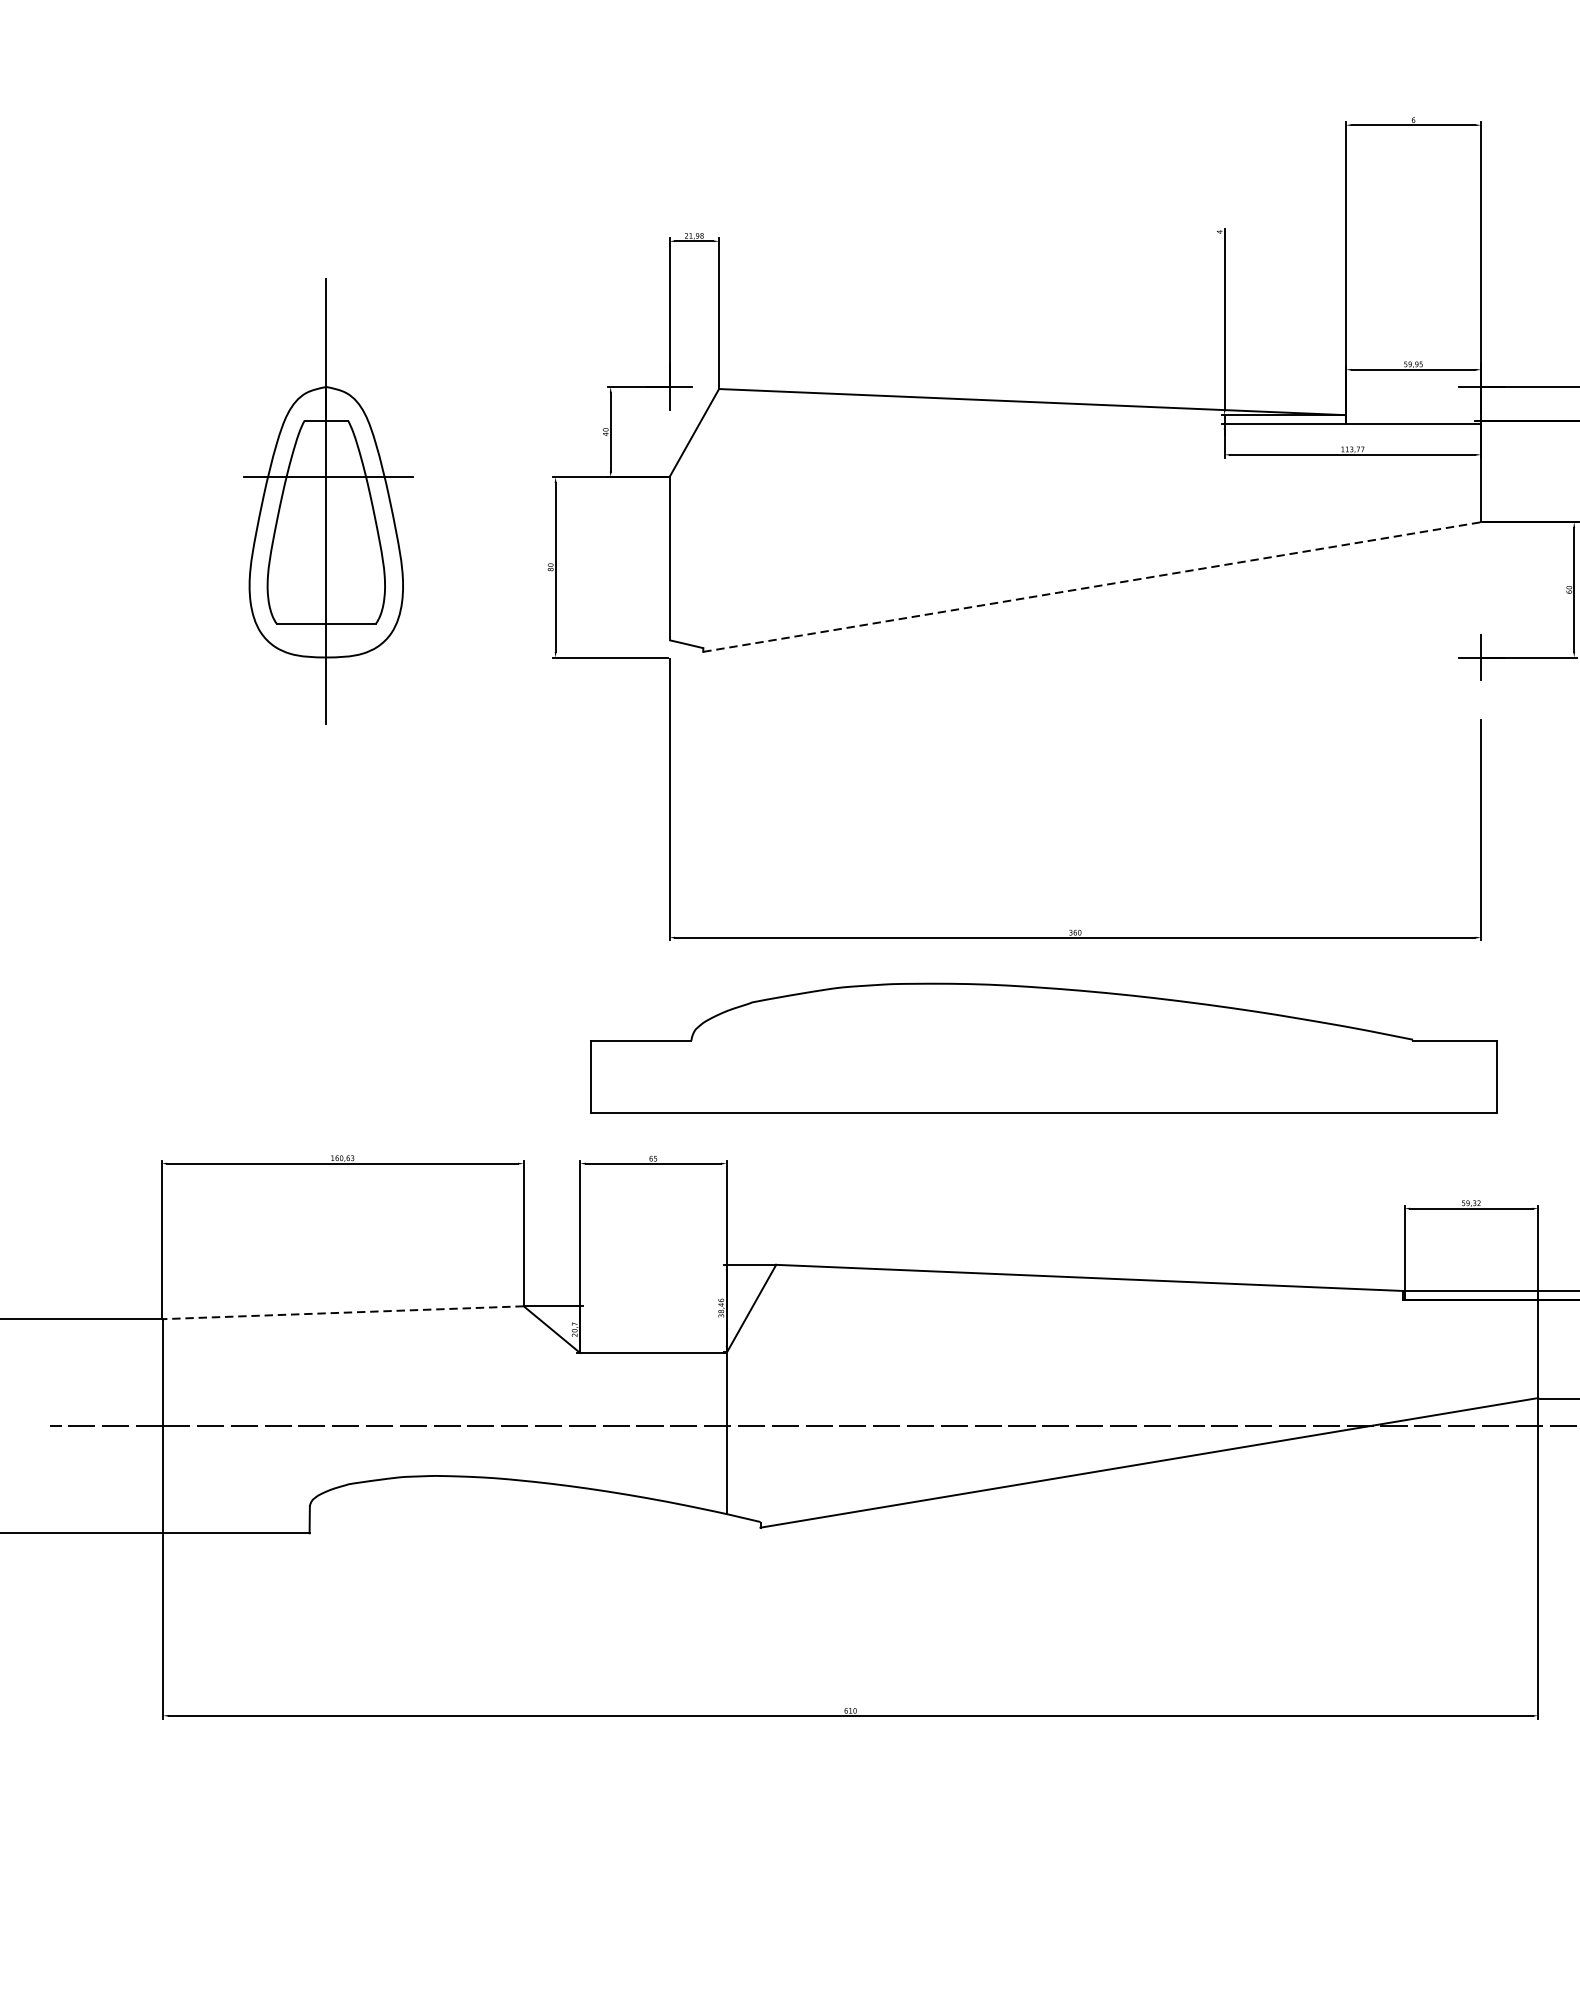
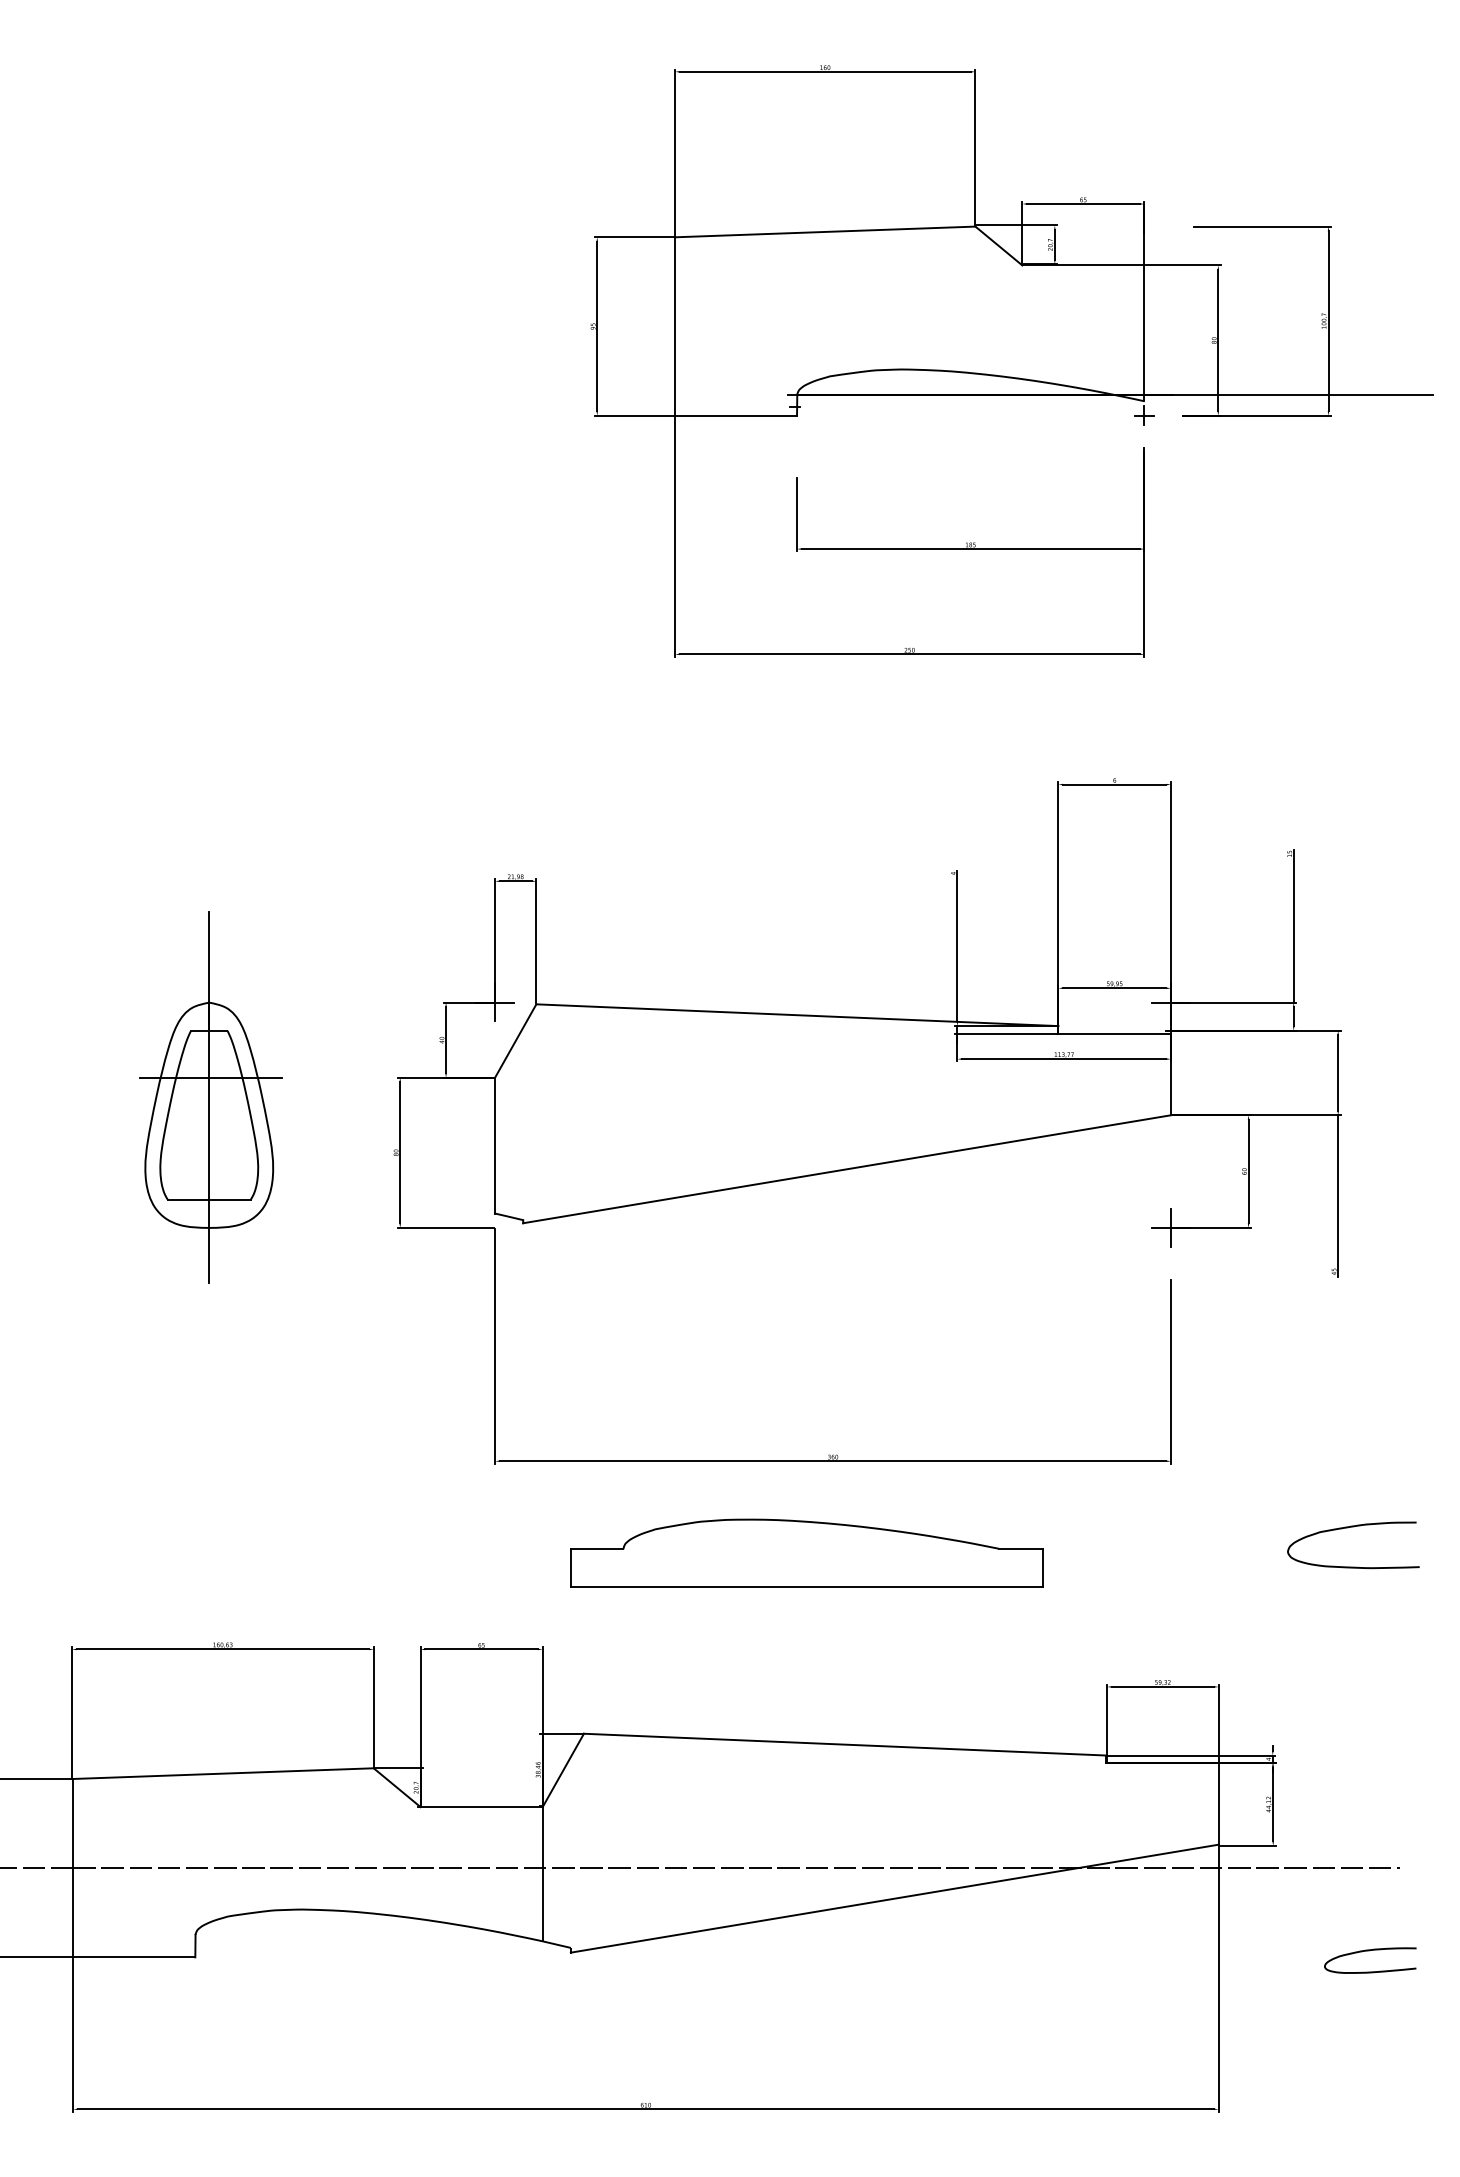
line: (1092, 587) -> (847, 1169), dashed -> solid
part: (1043, 1047) -> (806, 1552), size x0.62
line: (342, 1312) -> (222, 1773), dashed -> solid

